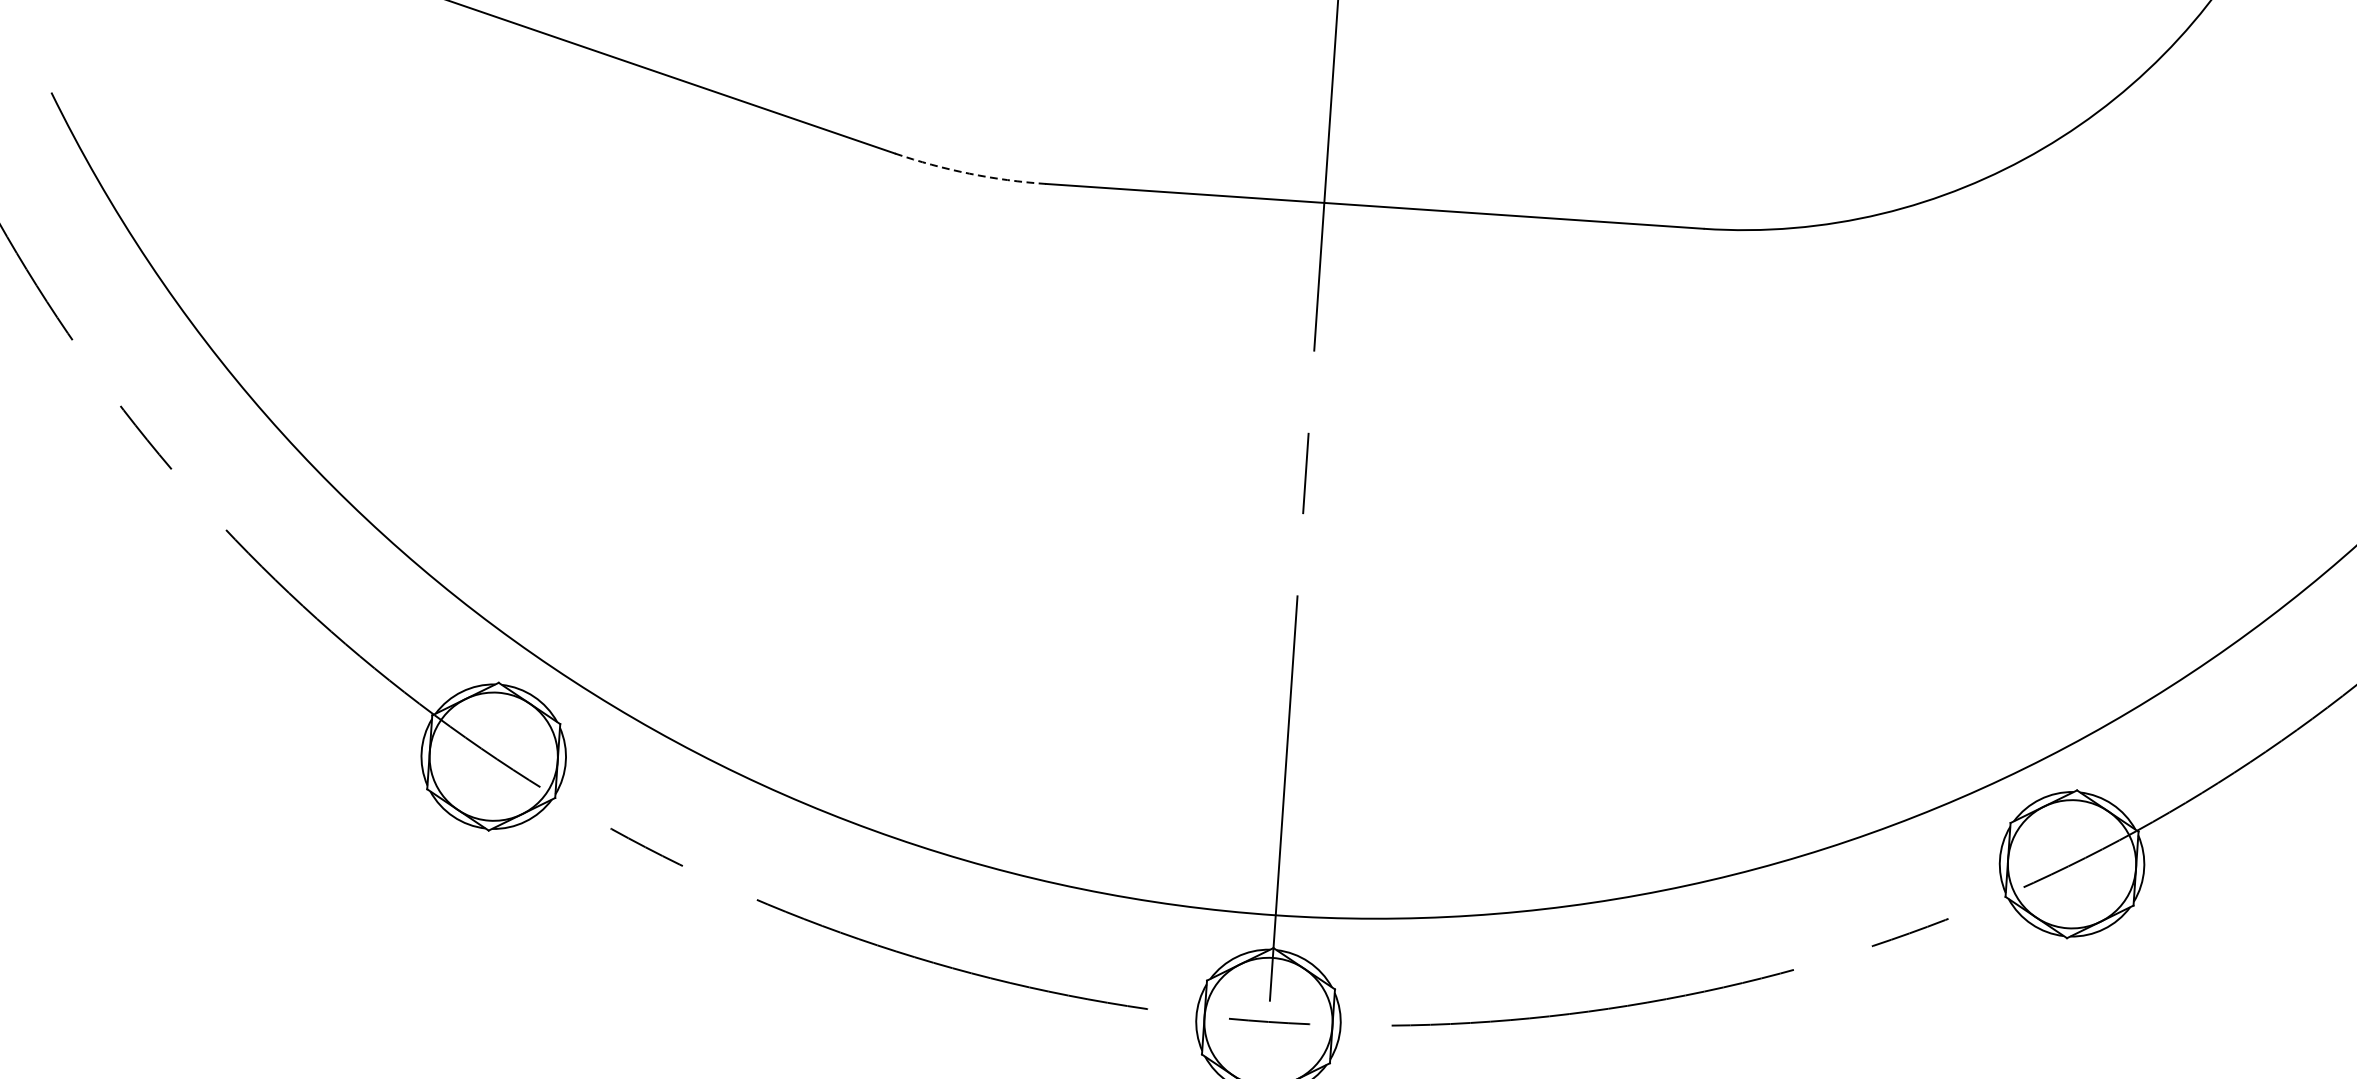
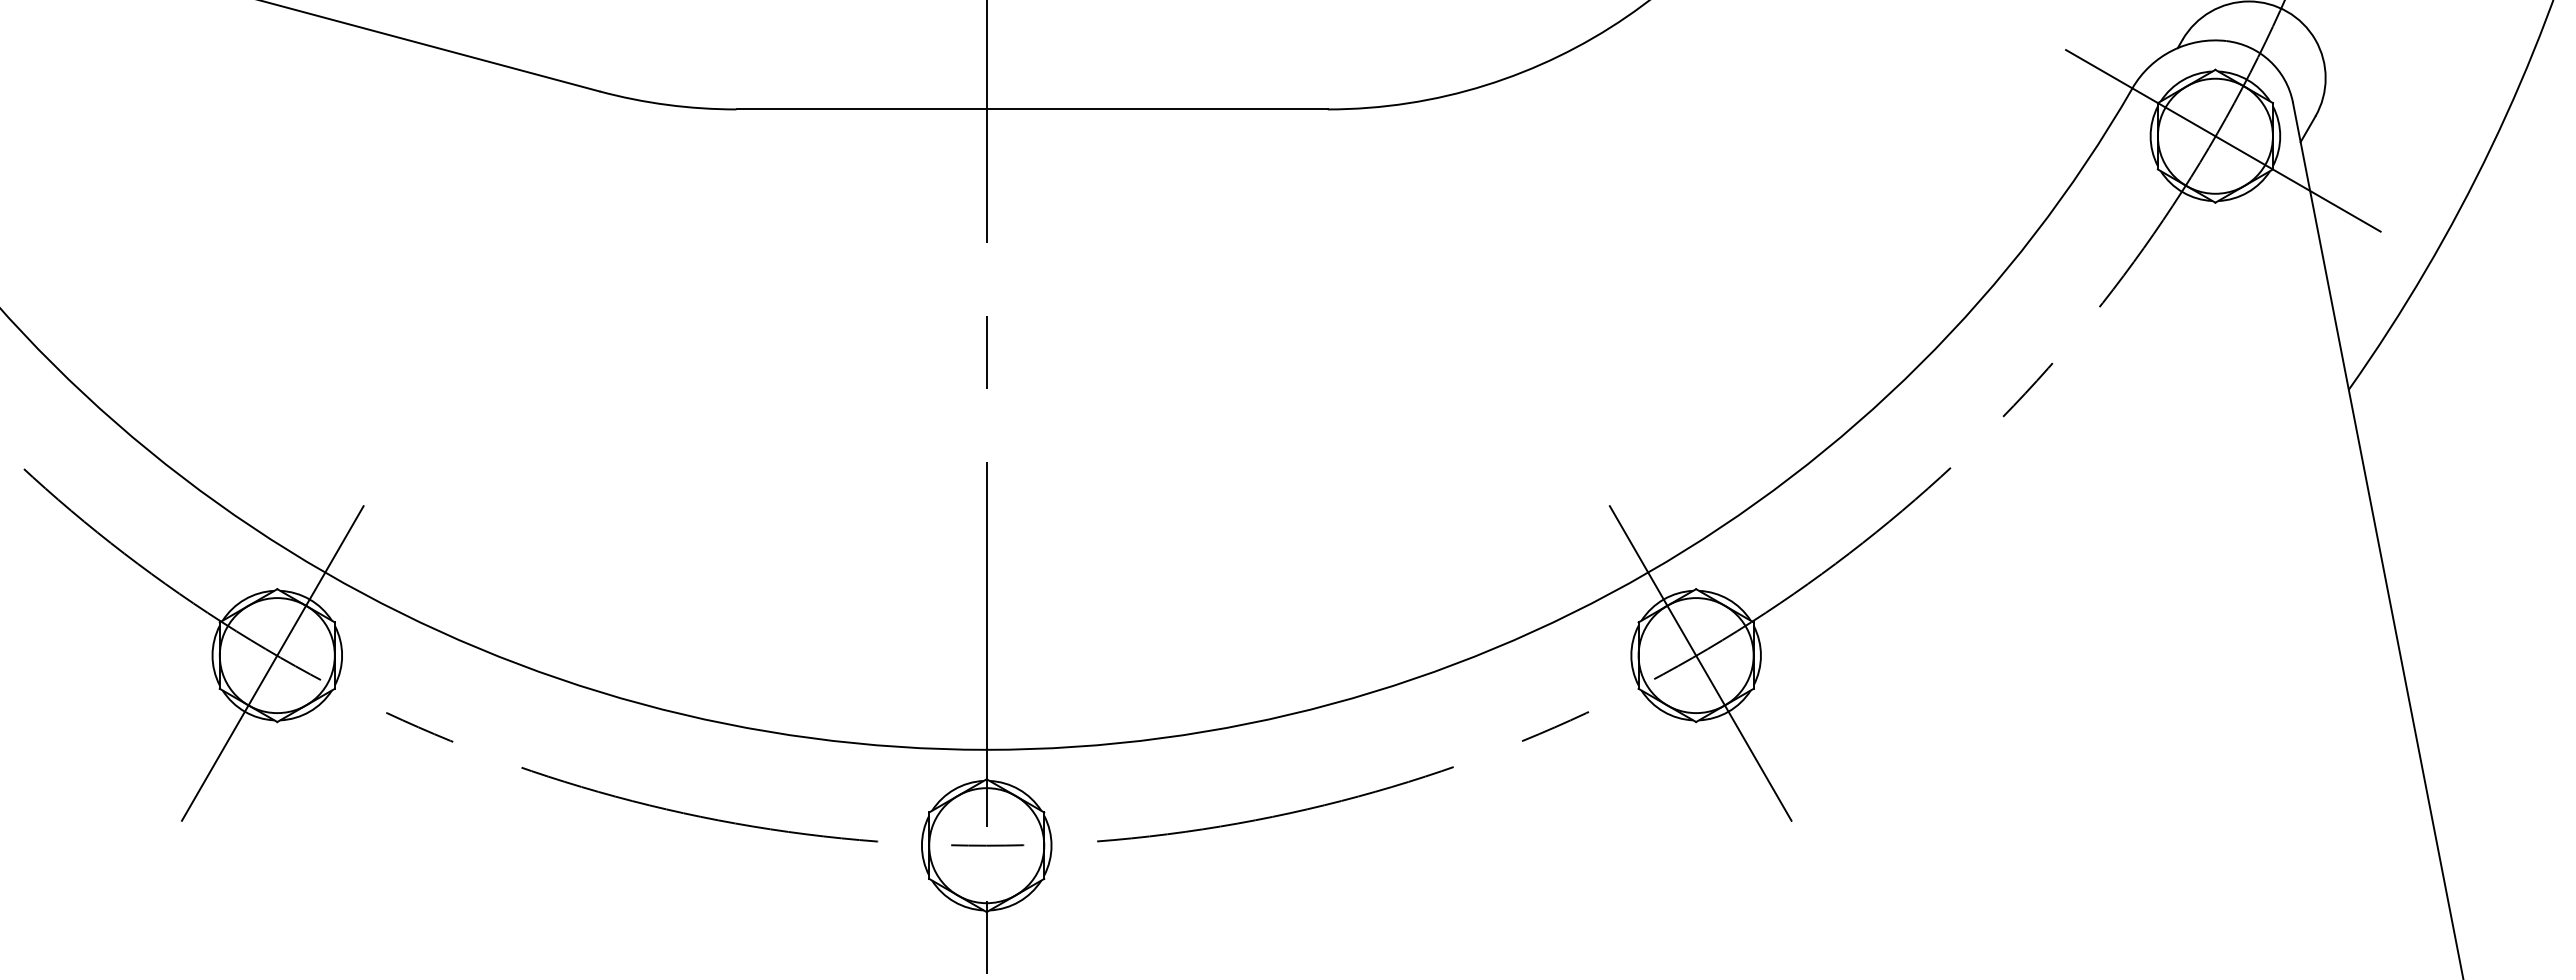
arc: (969, 173) -> (667, 104), dashed -> solid
line: (493, 756) -> (277, 655), added
line: (2072, 864) -> (1696, 655), added

